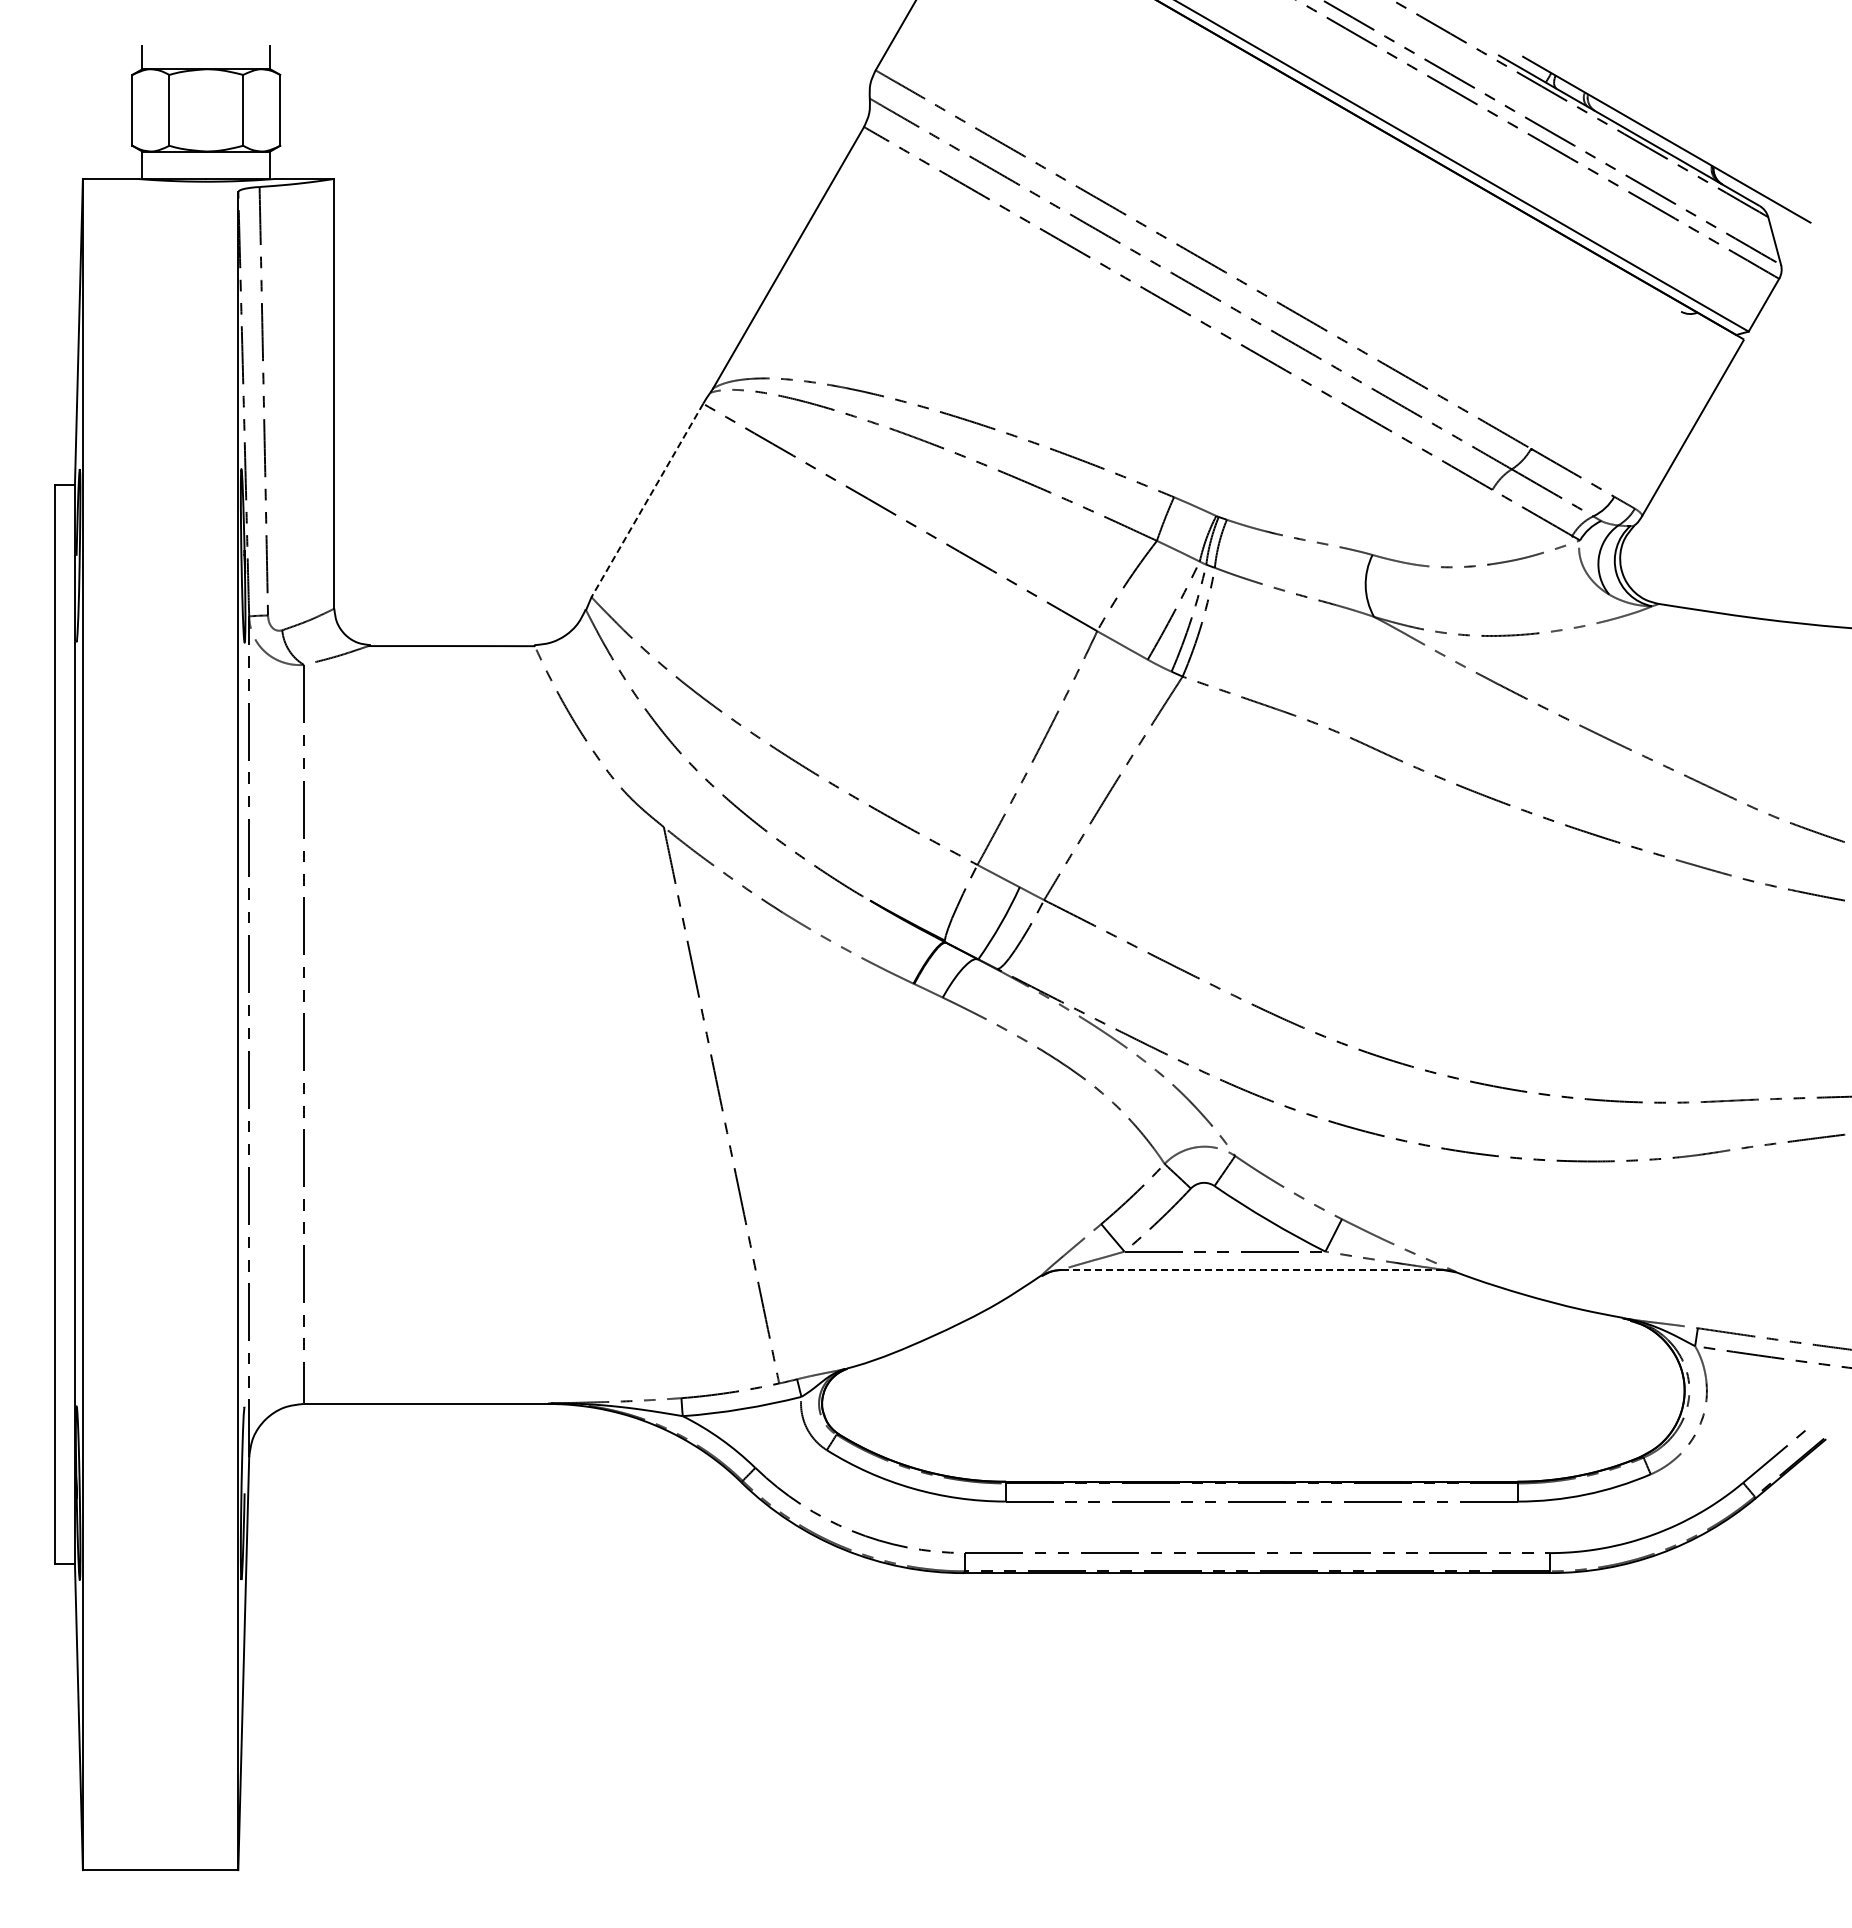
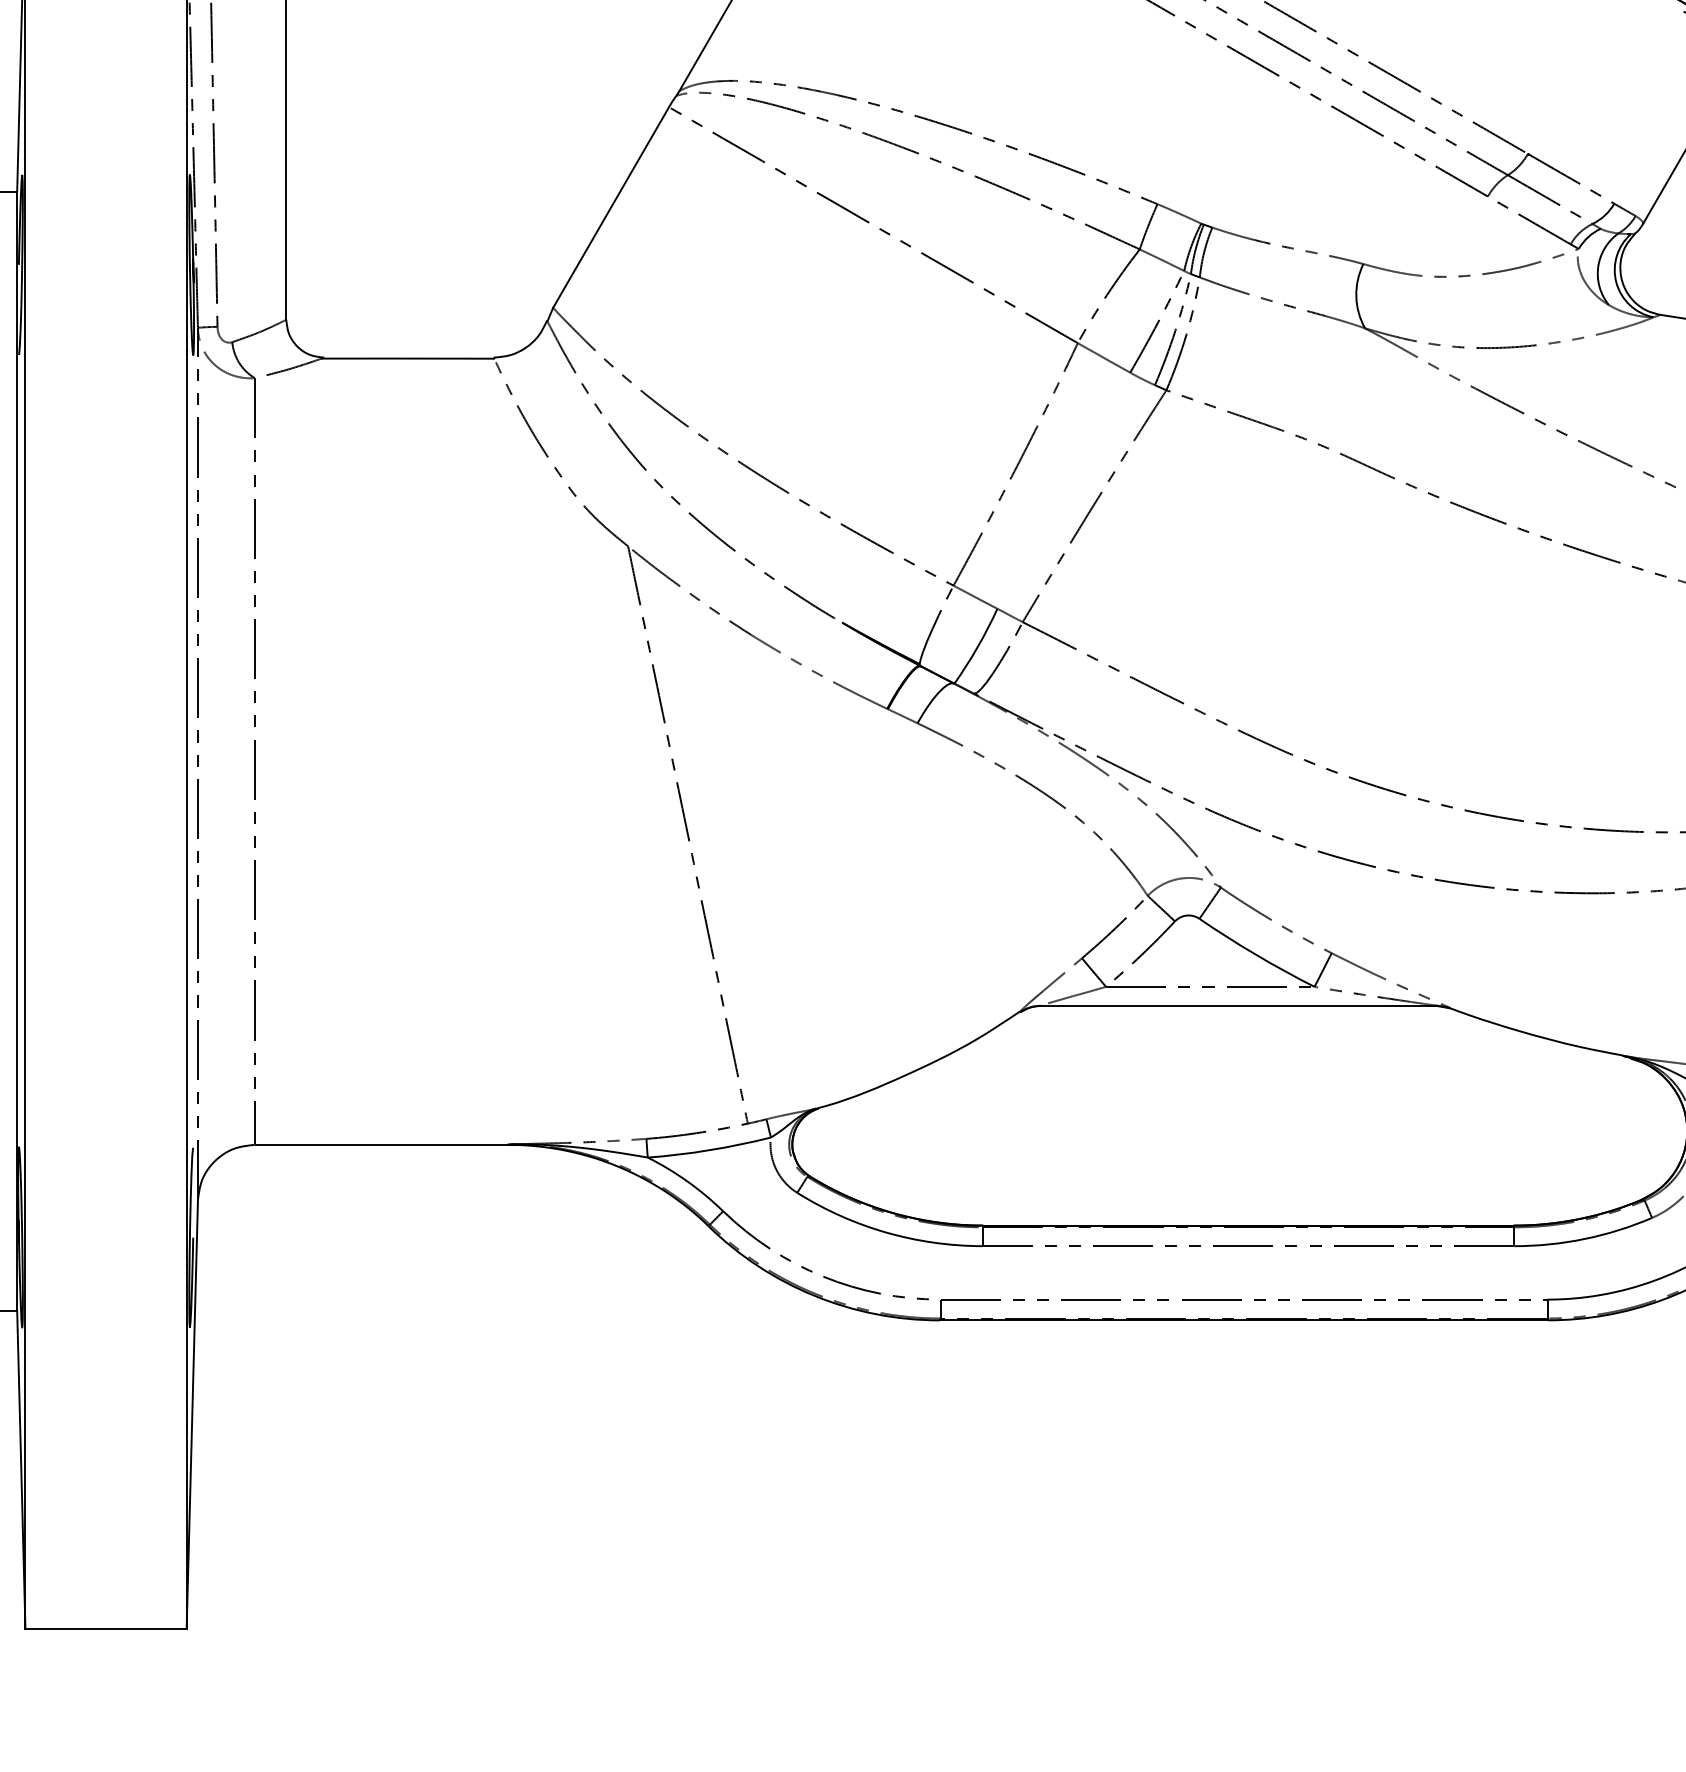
line: (647, 500) -> (611, 207), dashed -> solid
line: (1252, 1269) -> (1238, 1005), dashed -> solid

